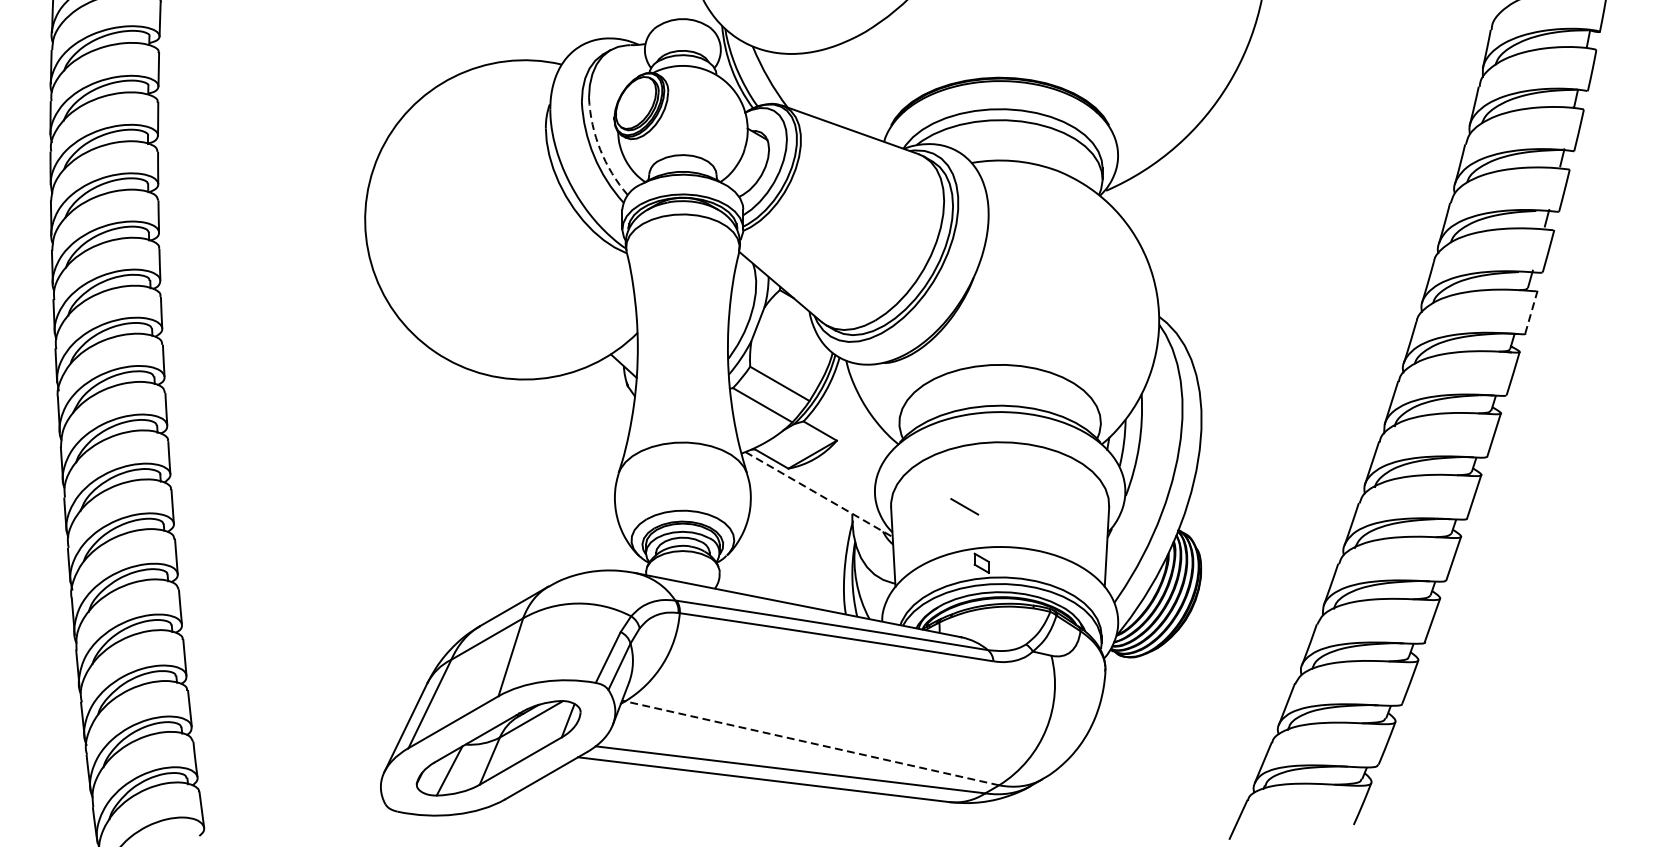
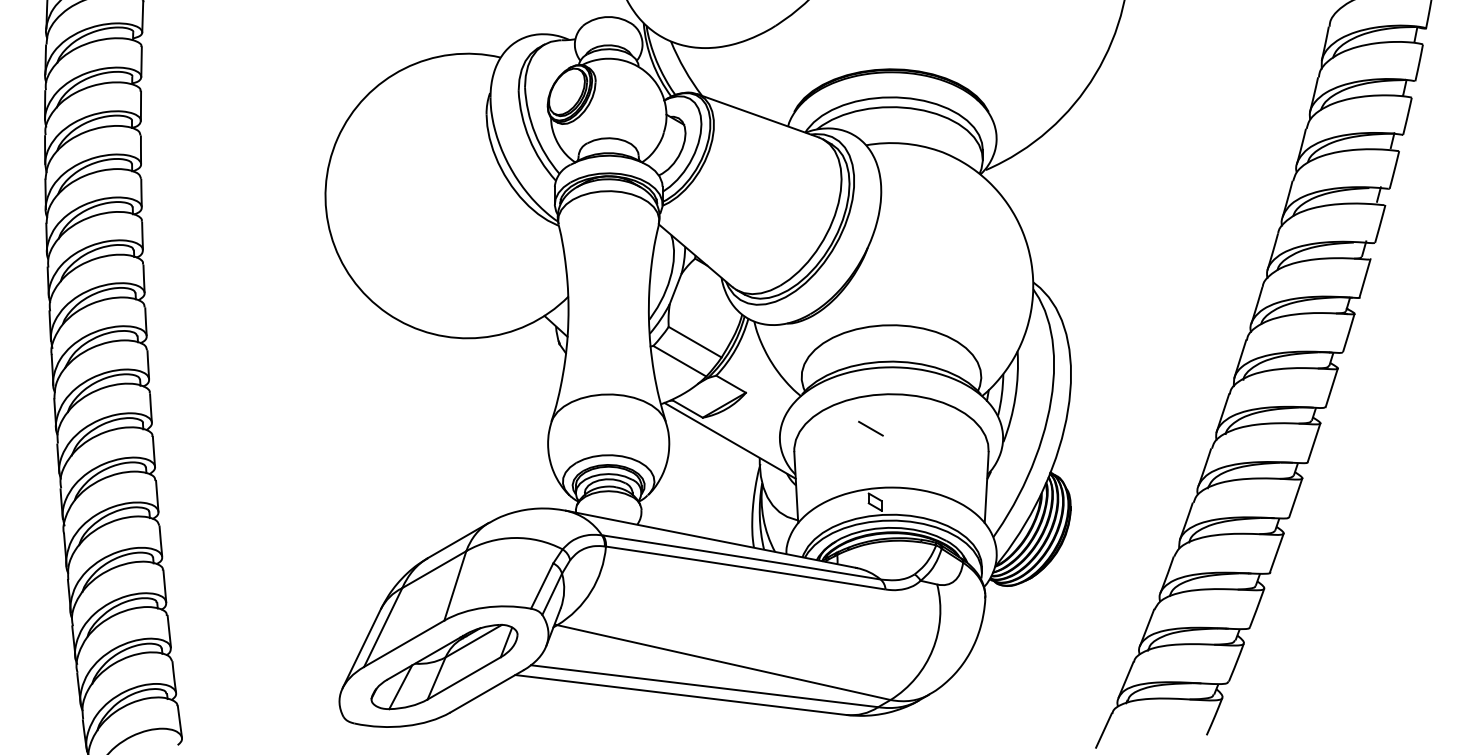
arc: (600, 149) -> (535, 133), dashed -> solid
line: (1531, 312) -> (1365, 278), dashed -> solid
line: (819, 494) -> (730, 440), dashed -> solid
line: (964, 506) -> (870, 428), moved
line: (811, 743) -> (723, 662), dashed -> solid

